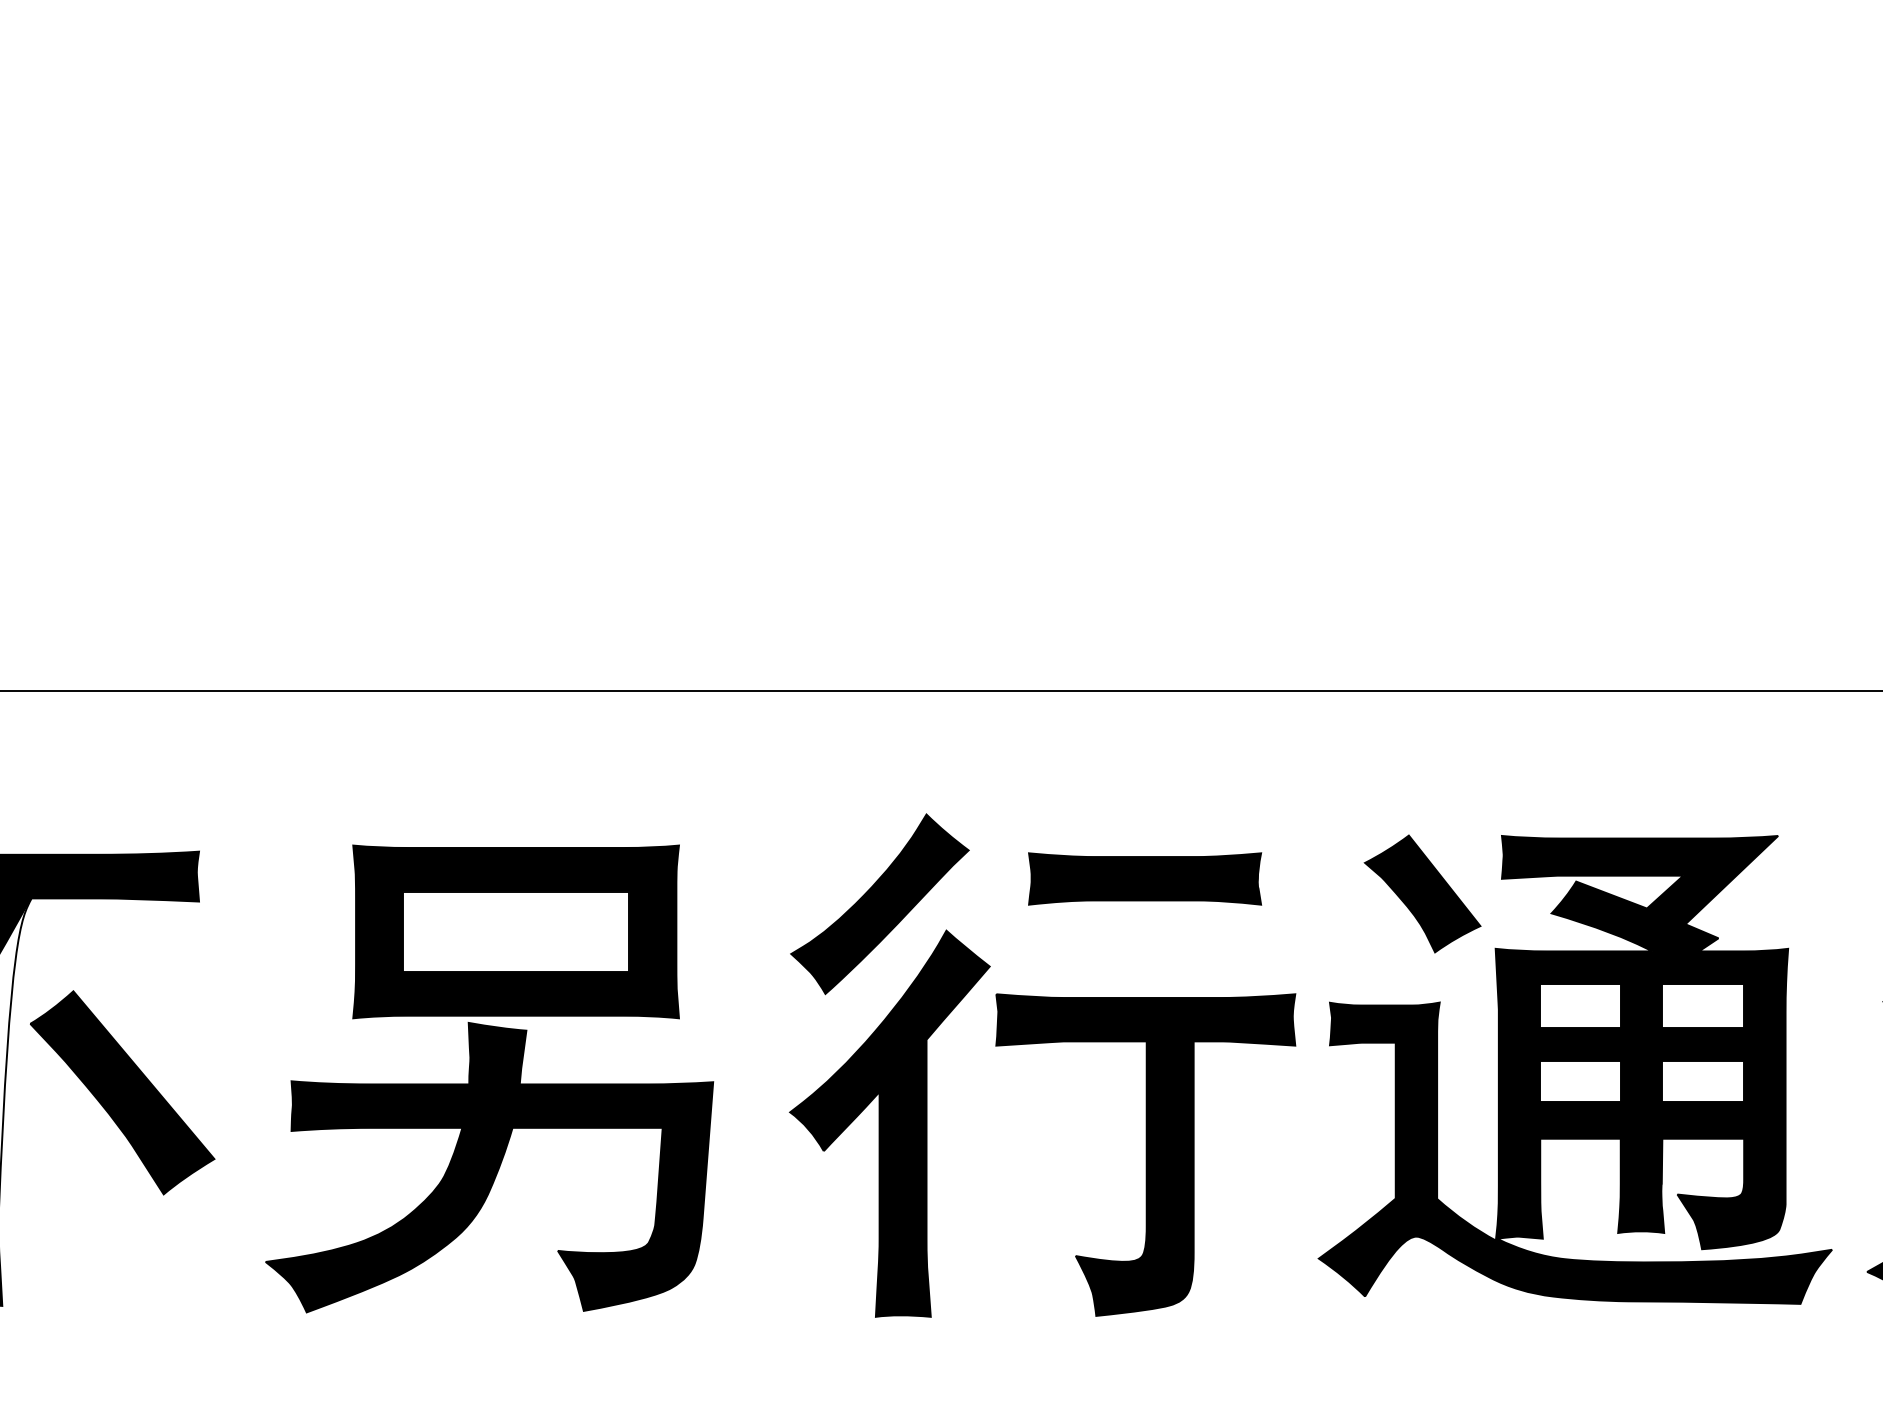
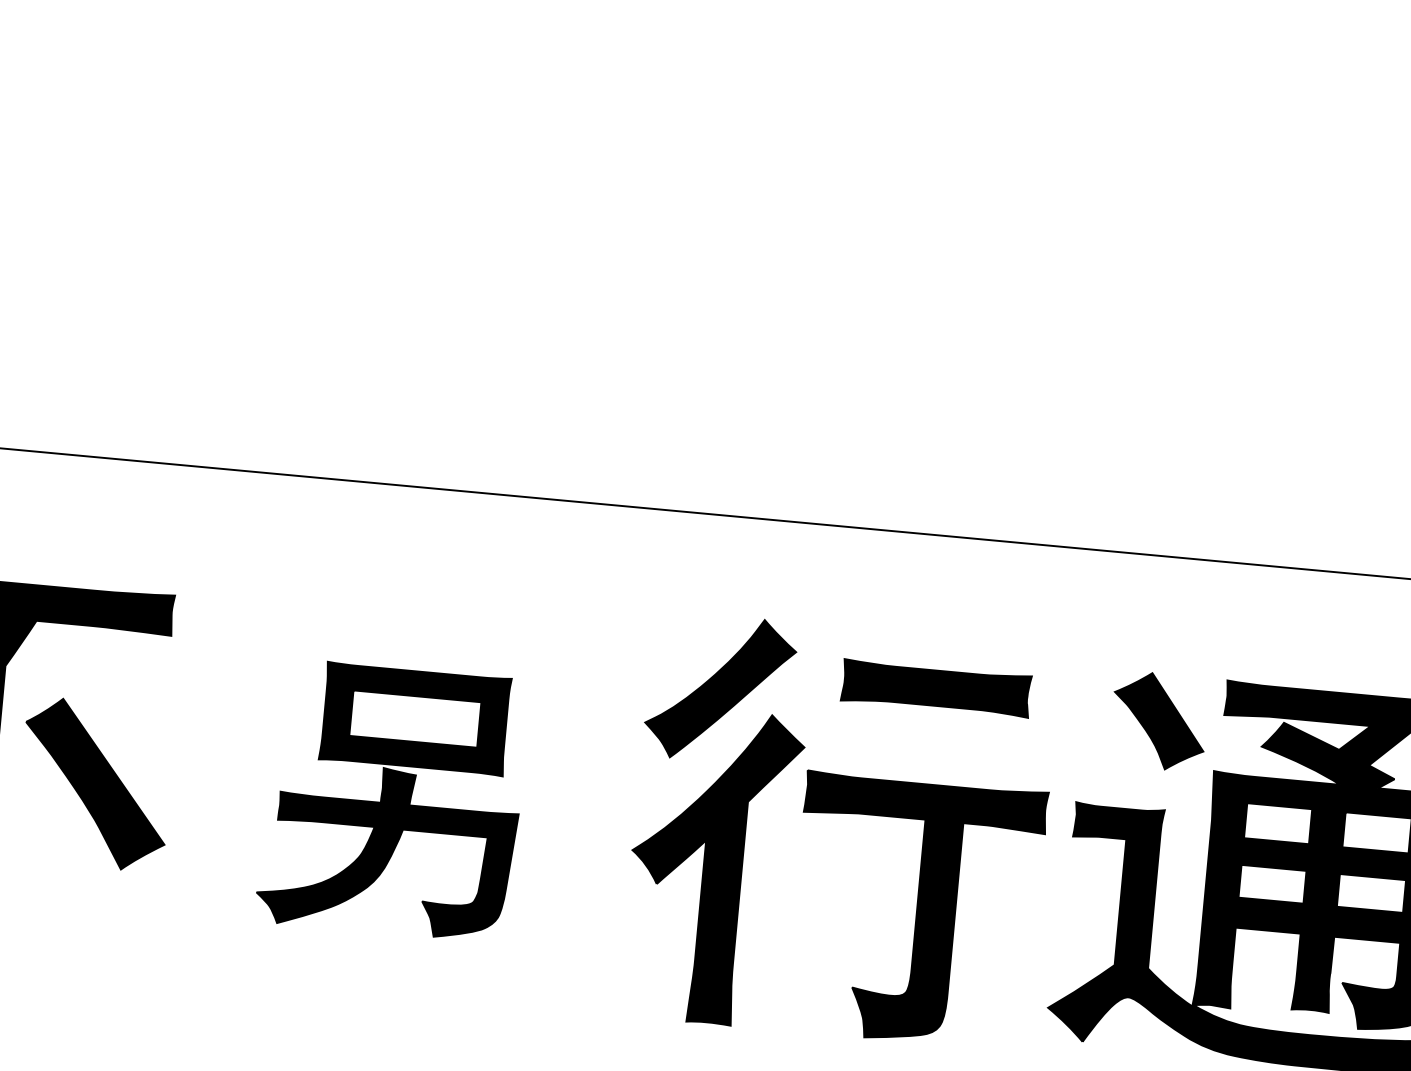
part: (489, 1078) -> (392, 800), size x0.7

